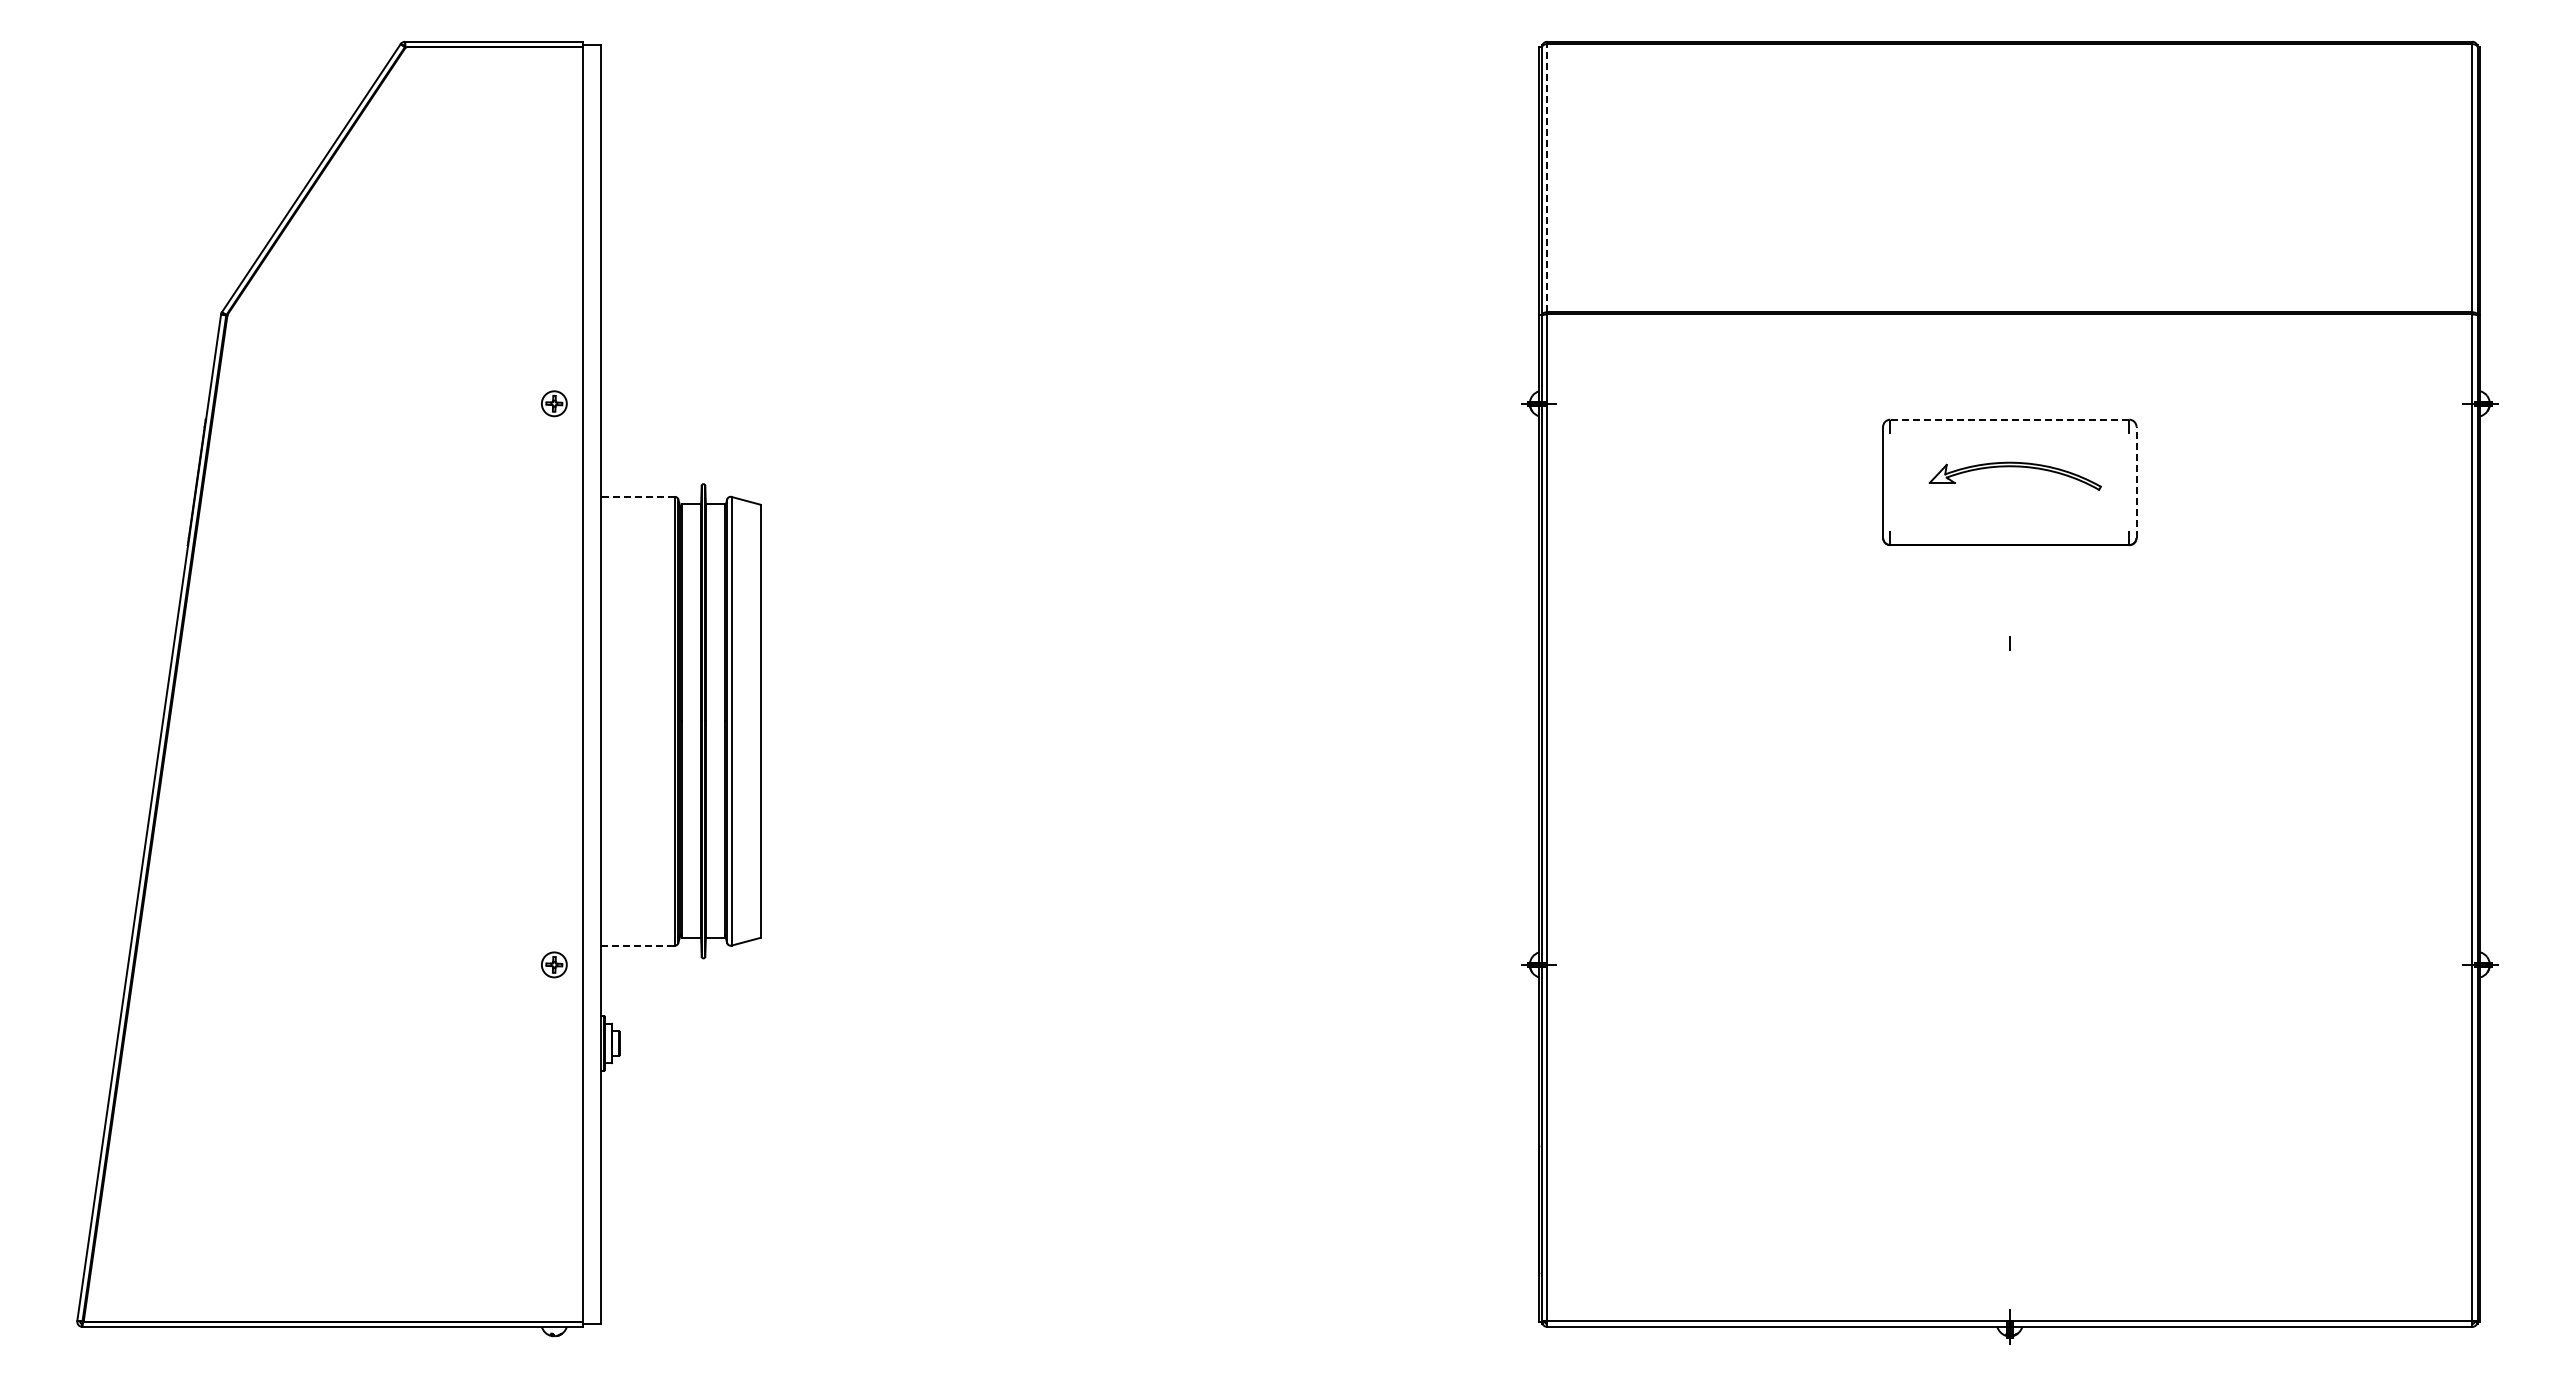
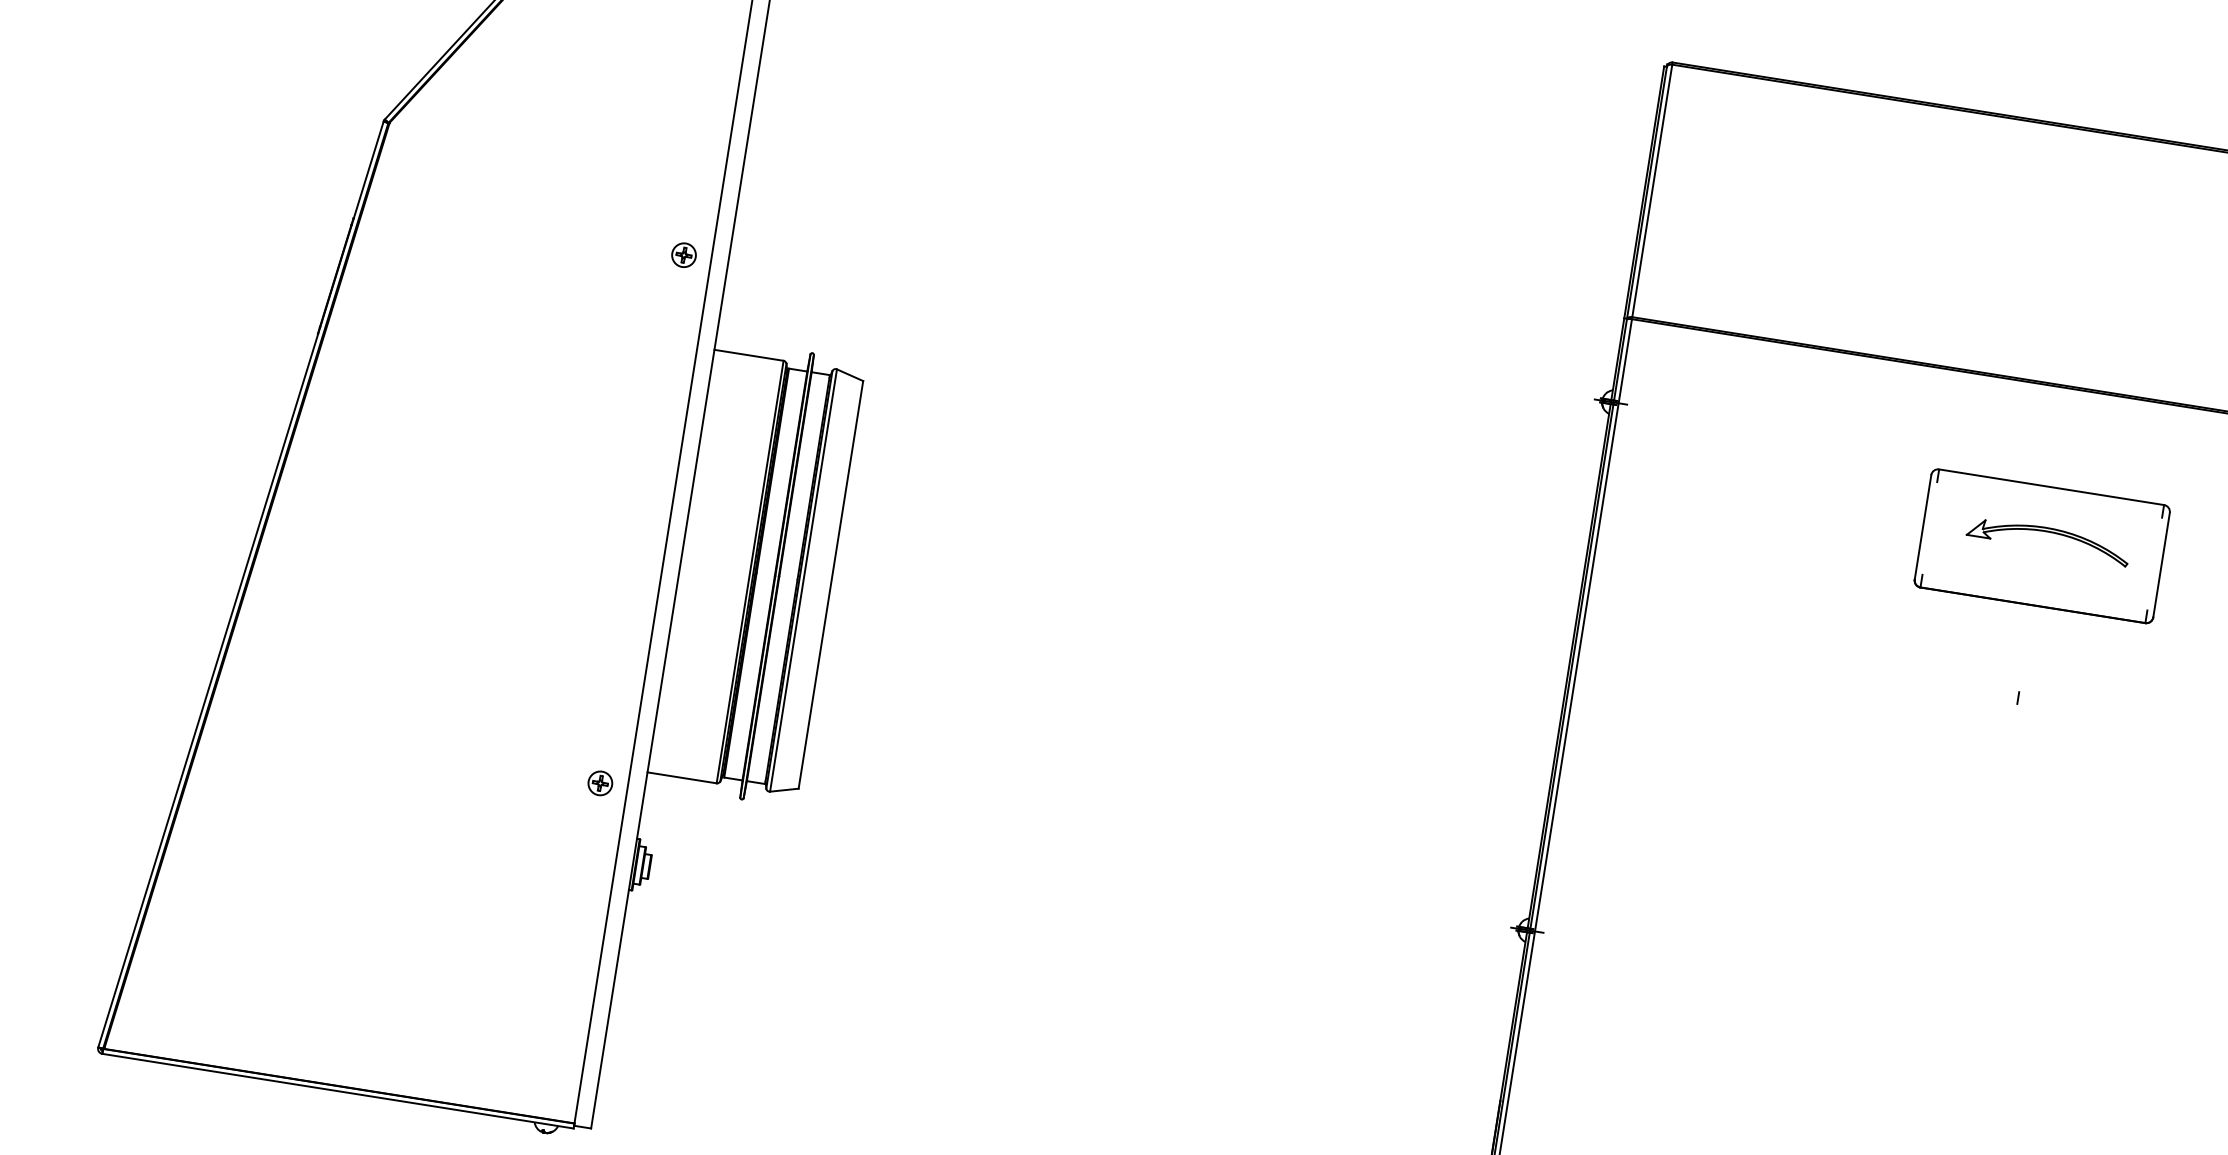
line: (1547, 177) -> (1652, 190), dashed -> solid
line: (2009, 419) -> (2051, 486), dashed -> solid
line: (2136, 482) -> (2161, 565), dashed -> solid
line: (638, 496) -> (749, 355), dashed -> solid
line: (638, 945) -> (682, 777), dashed -> solid

